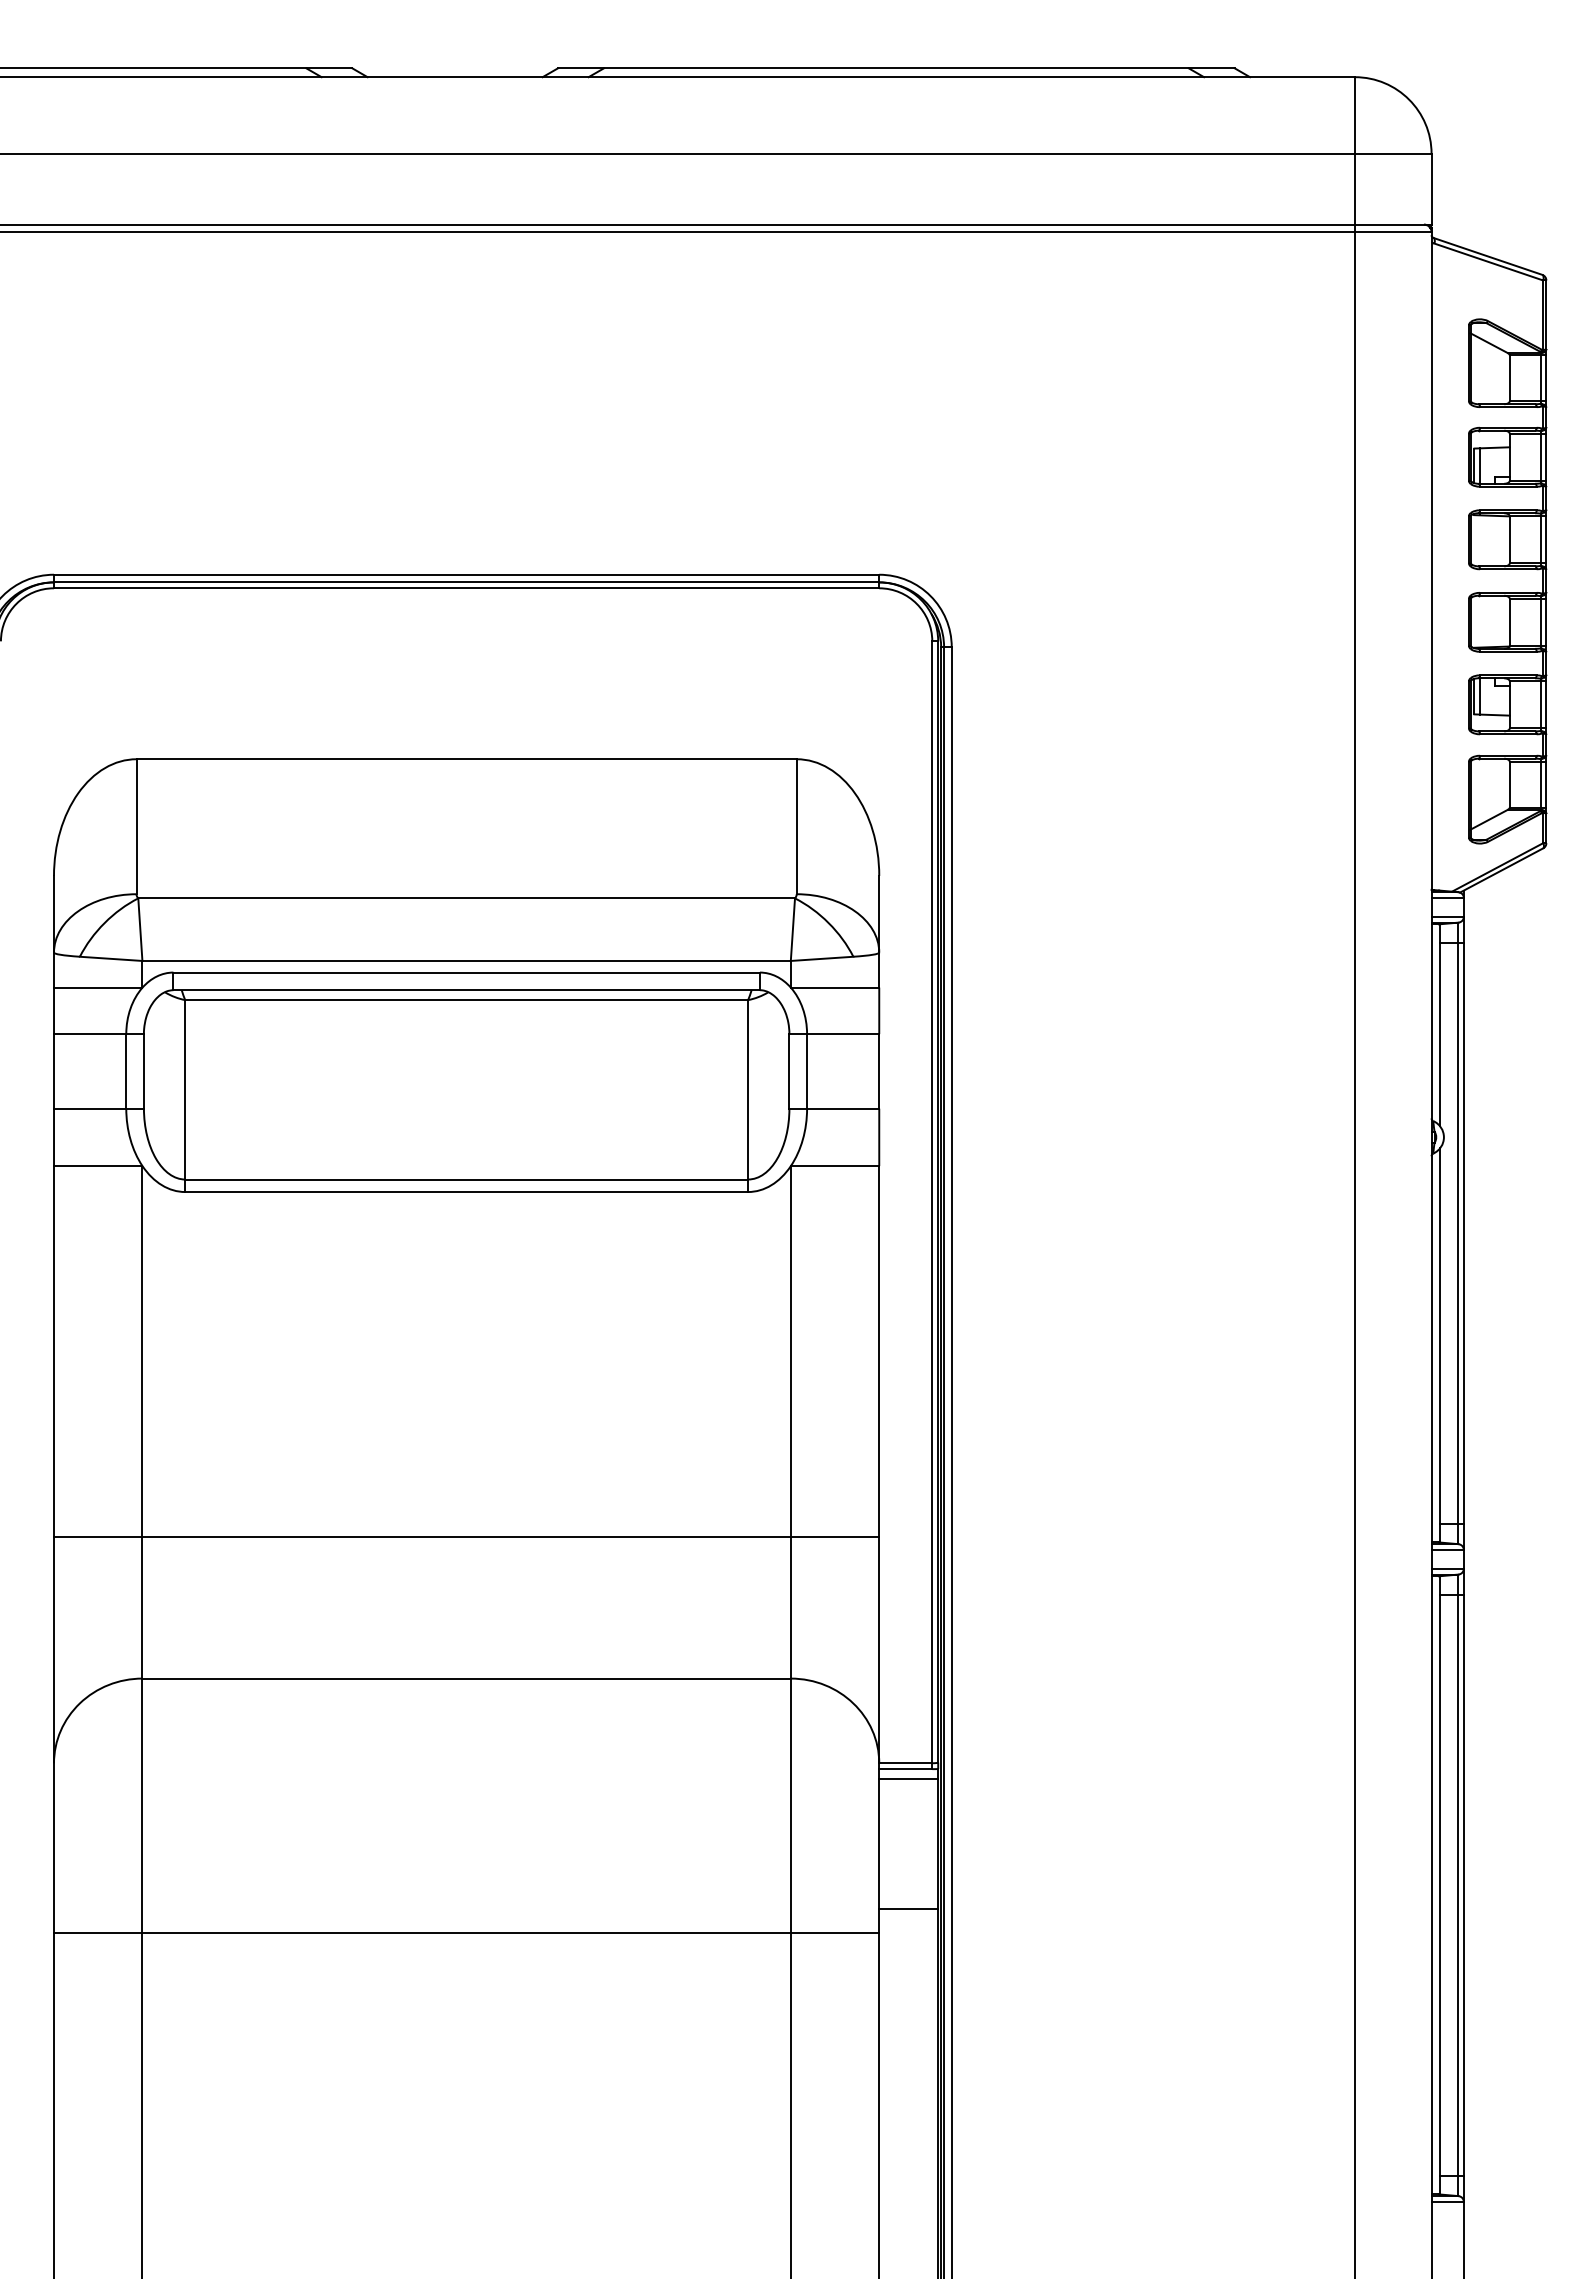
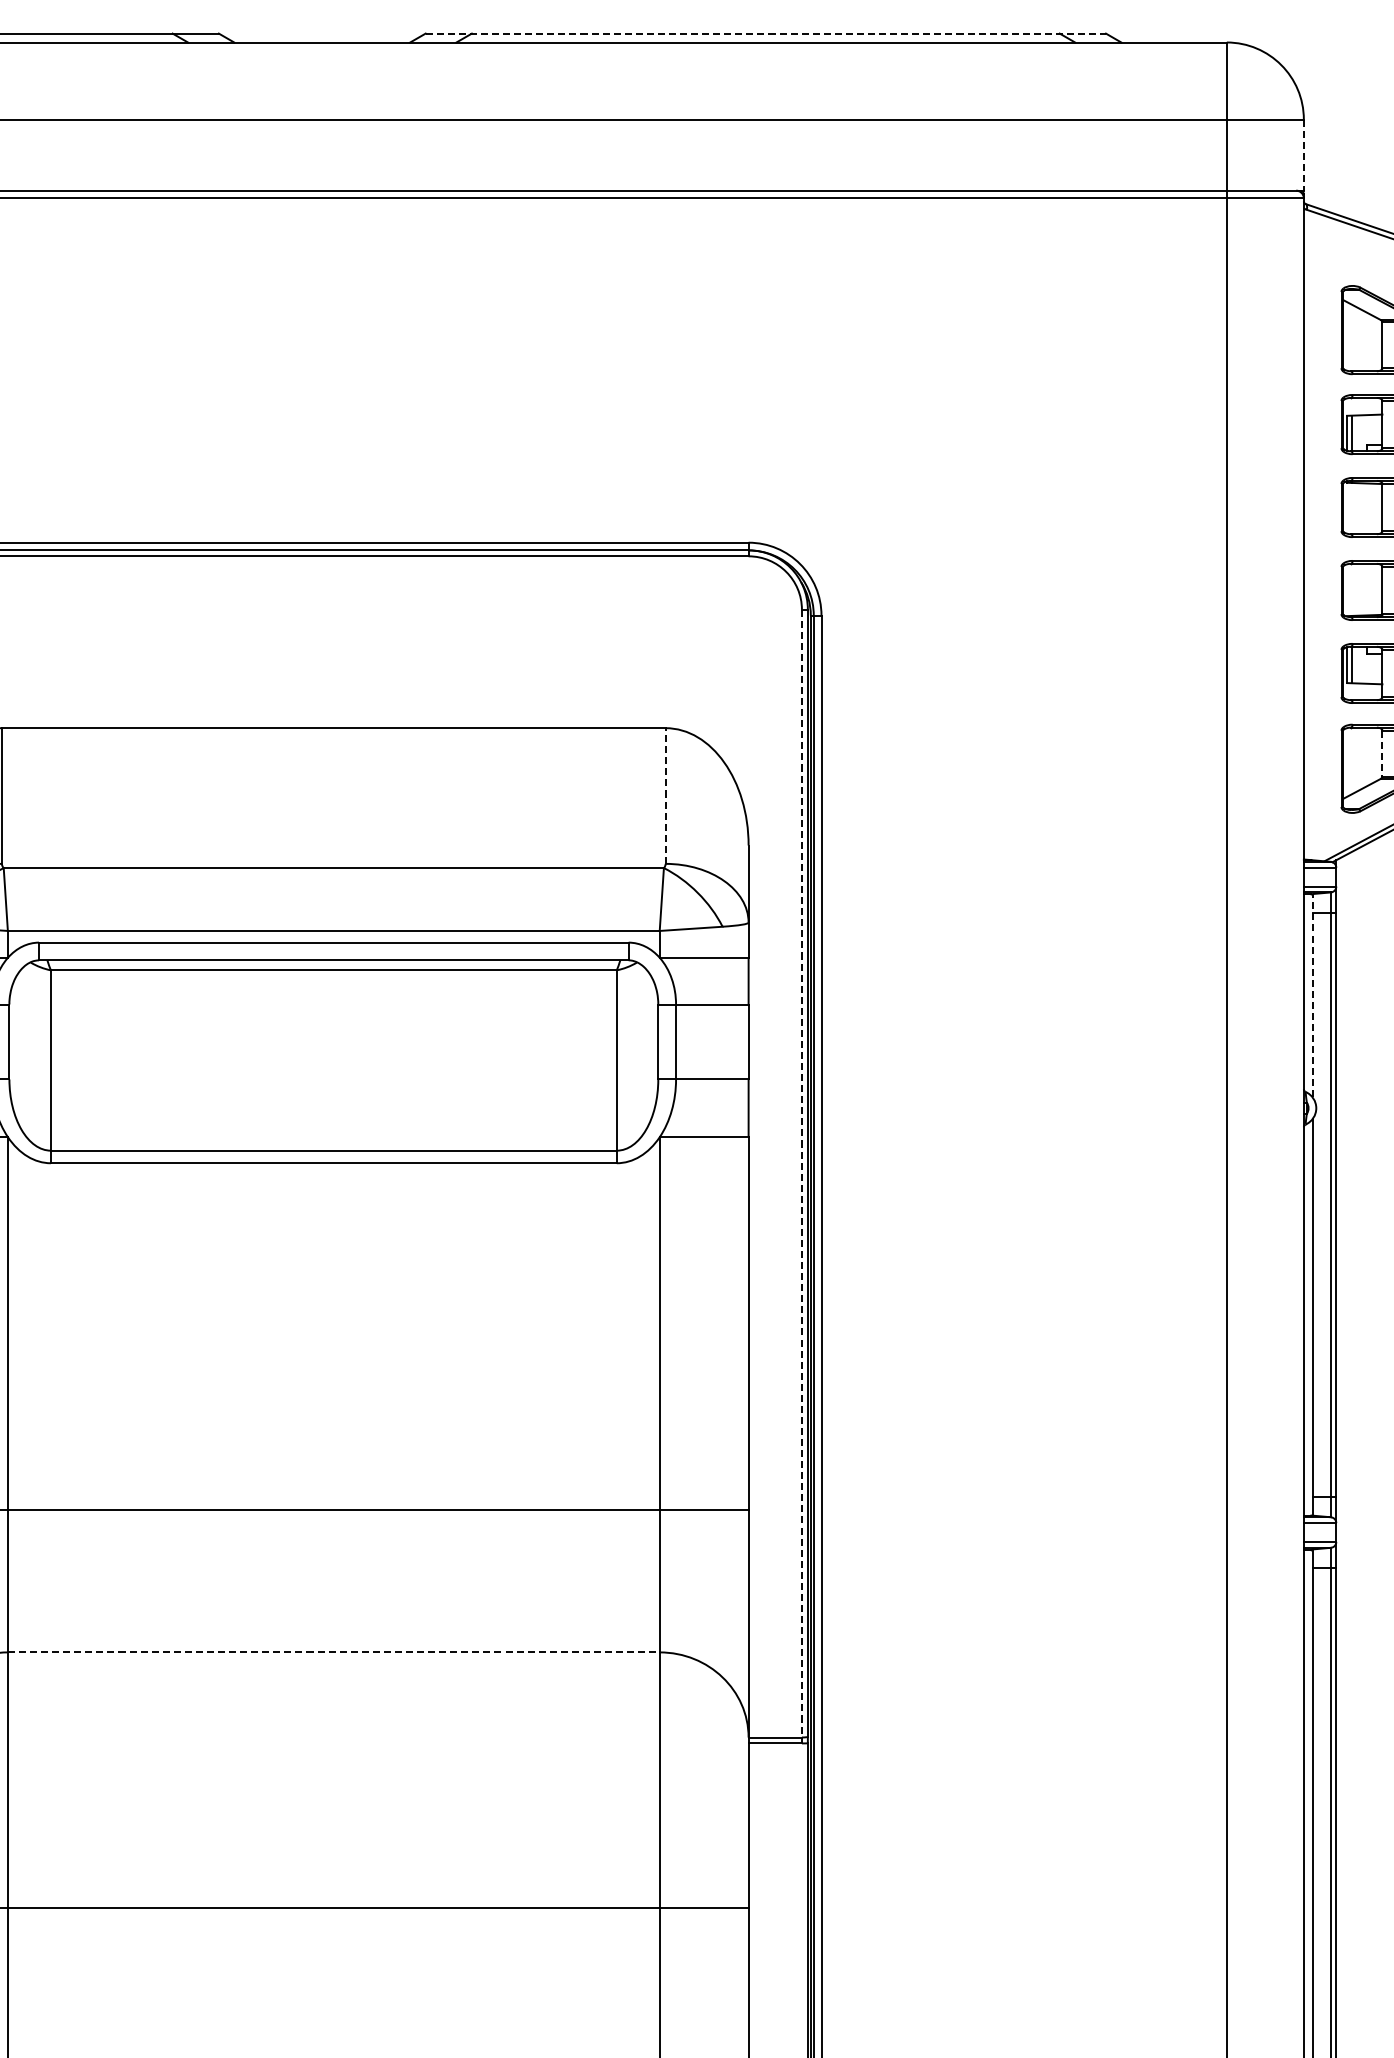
line: (896, 68) -> (765, 33), solid -> dashed
line: (1431, 189) -> (1303, 155), solid -> dashed
line: (1509, 784) -> (1382, 753), solid -> dashed
line: (796, 826) -> (665, 795), solid -> dashed
line: (1440, 1024) -> (1312, 994), solid -> dashed
line: (932, 1205) -> (802, 1176), solid -> dashed
line: (467, 1678) -> (334, 1652), solid -> dashed
line: (908, 1779) -> (778, 1753), removed
line: (908, 1908) -> (778, 1883), removed

